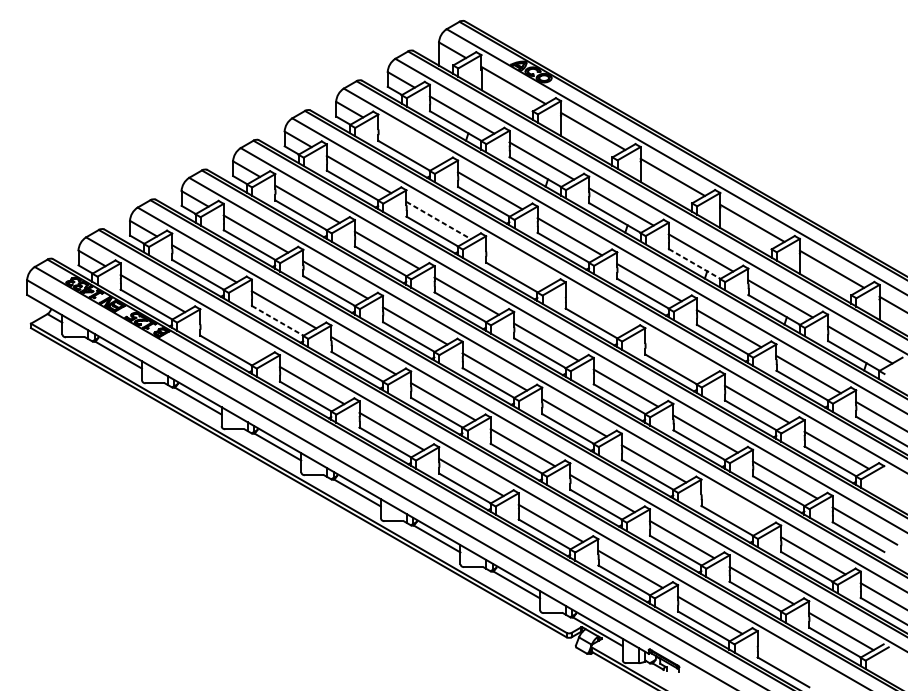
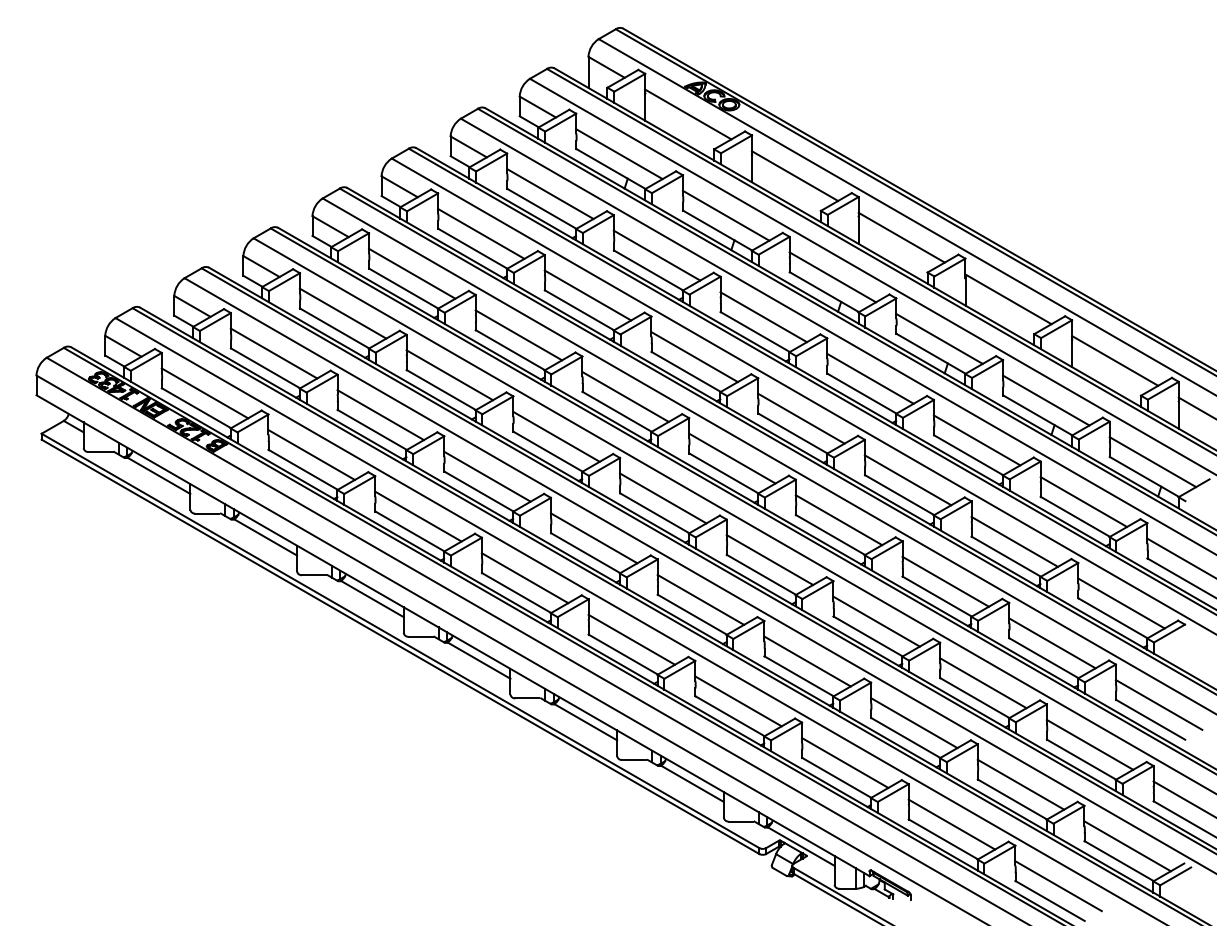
line: (410, 144) -> (550, 193), added
line: (438, 220) -> (587, 295), dashed -> solid
line: (695, 263) -> (931, 353), dashed -> solid
line: (518, 266) -> (694, 357), added
line: (598, 312) -> (801, 418), added
line: (277, 320) -> (372, 429), dashed -> solid
line: (232, 339) -> (311, 454), added
line: (677, 358) -> (907, 480), added
line: (733, 510) -> (983, 683), added
line: (789, 661) -> (1058, 886), added

